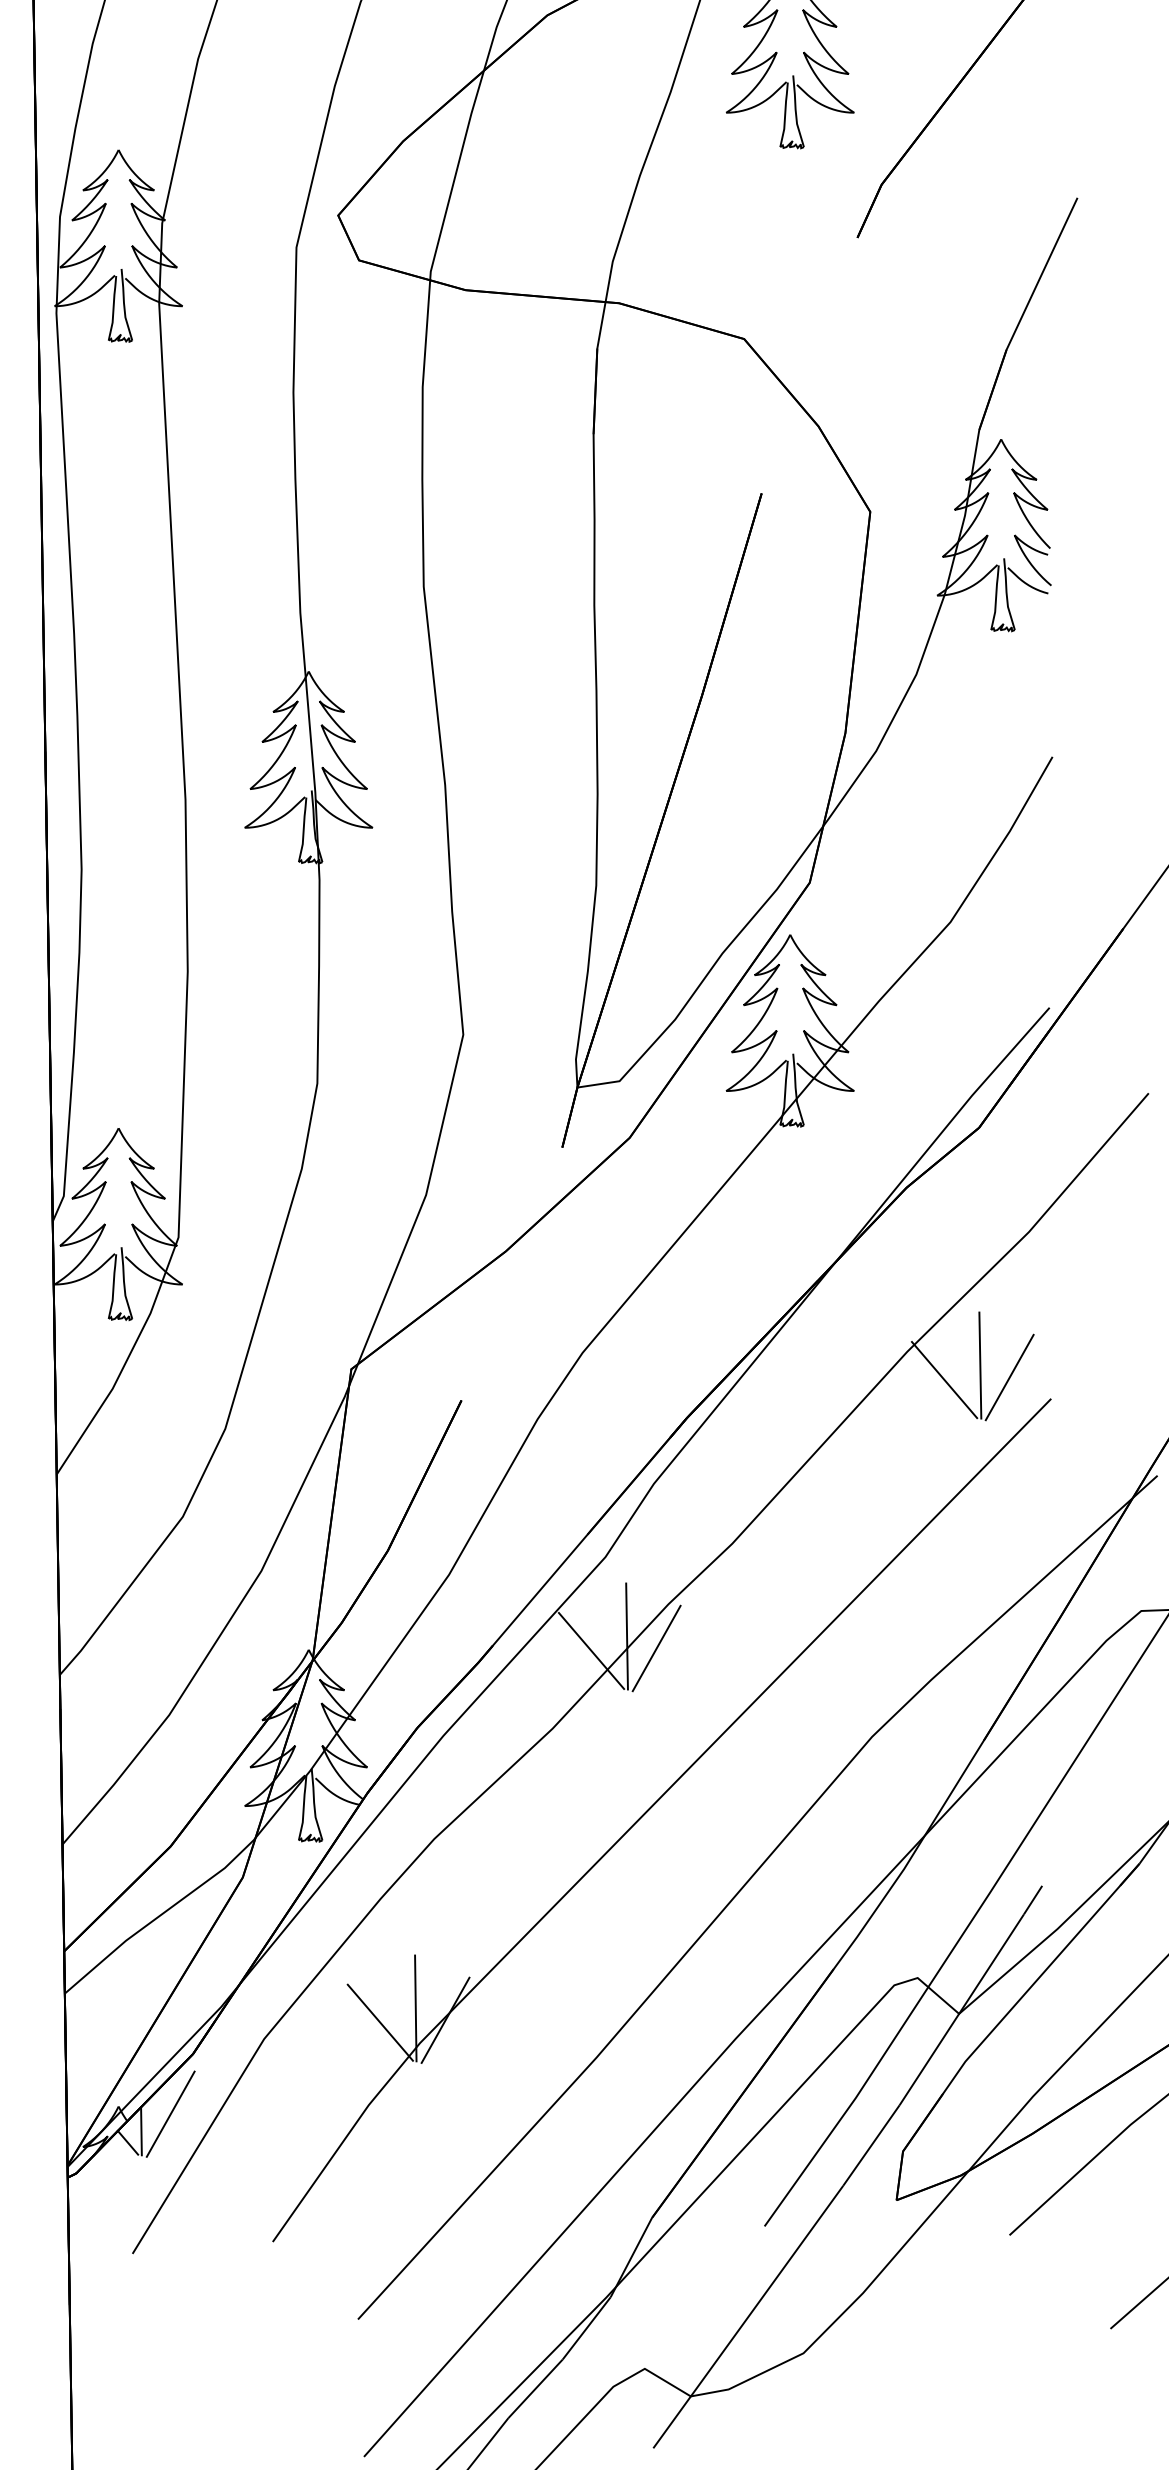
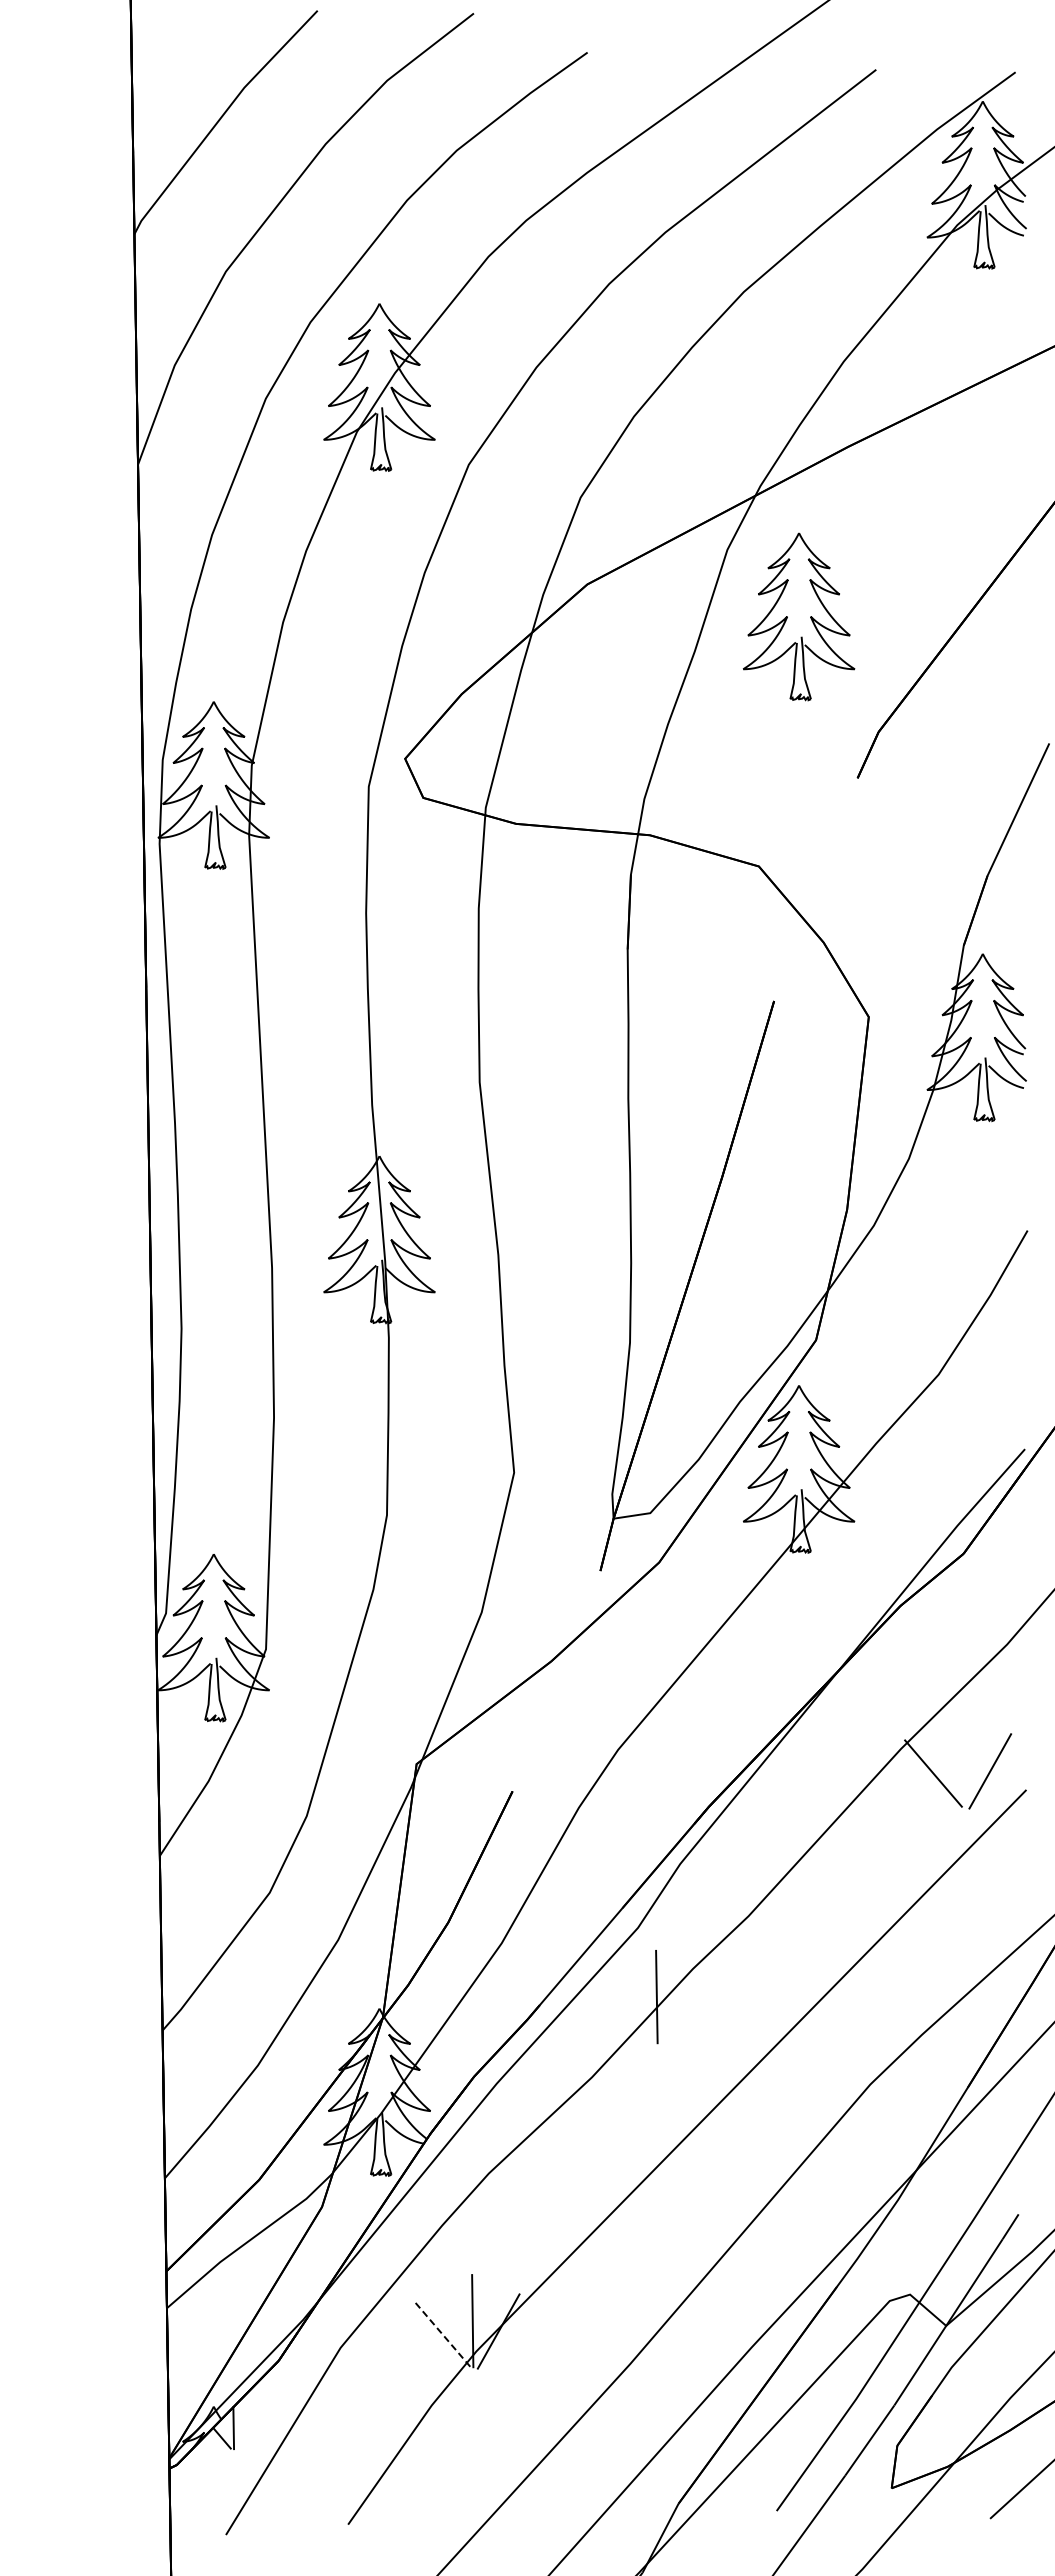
line: (980, 1365) -> (964, 1760), removed
line: (656, 1648) -> (682, 2007), removed
line: (591, 1650) -> (625, 2009), removed
line: (379, 2022) -> (441, 2333), solid -> dashed
line: (171, 2114) -> (259, 2413), removed

